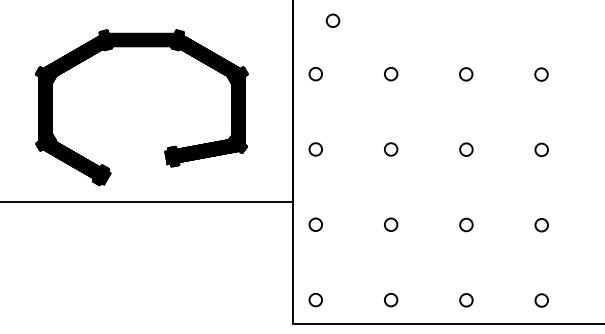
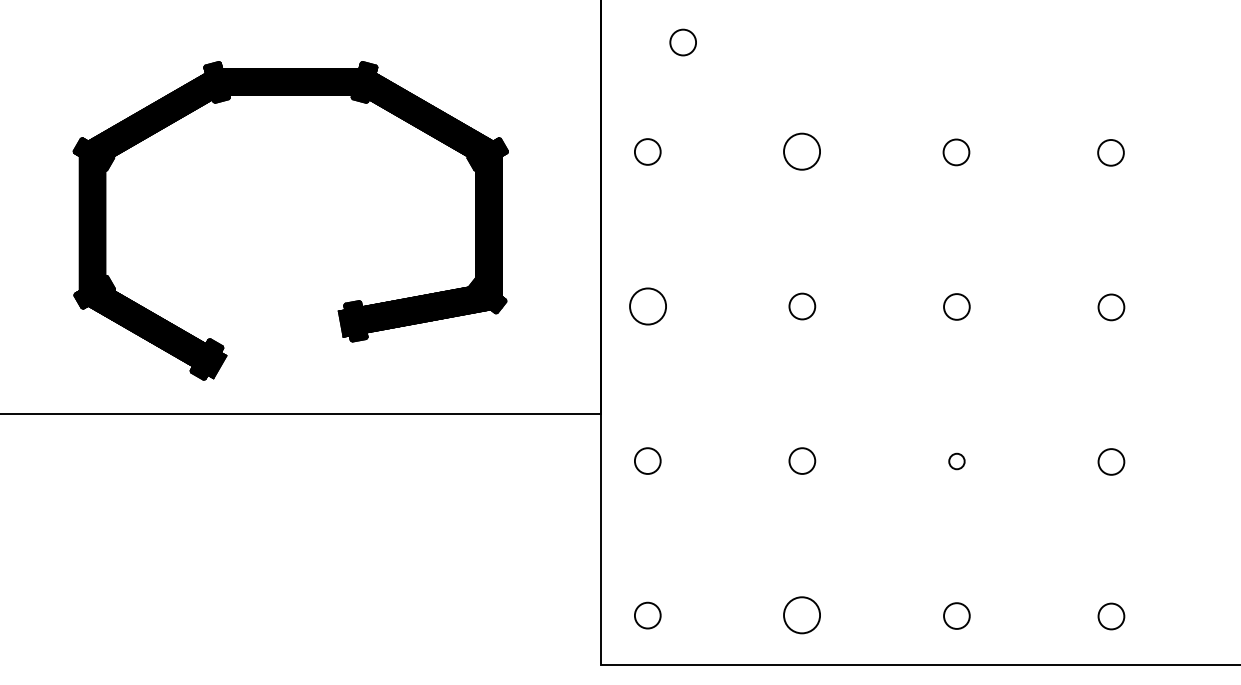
circle: (391, 74) -> (803, 152), size x1.4
circle: (315, 149) -> (647, 306), size x1.4
circle: (466, 224) -> (957, 460), size x0.6
circle: (391, 300) -> (803, 616), size x1.4

